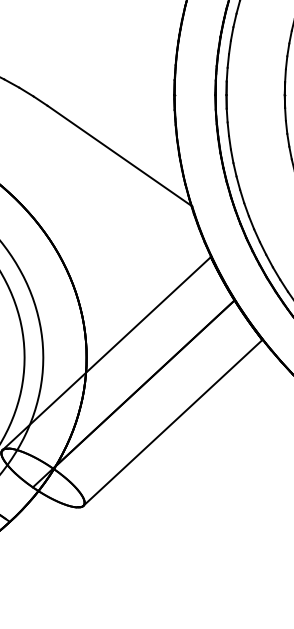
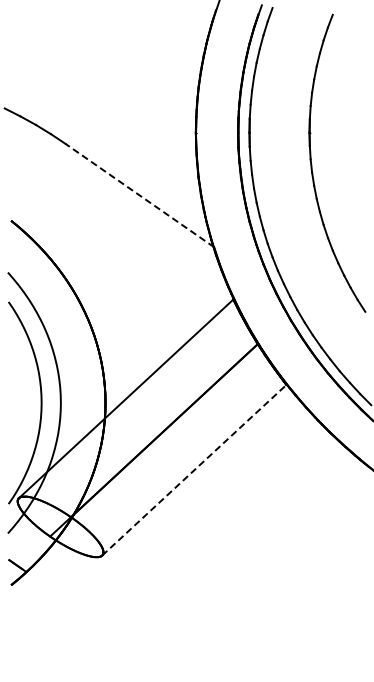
line: (119, 156) -> (139, 195), solid -> dashed
line: (173, 423) -> (194, 470), solid -> dashed

